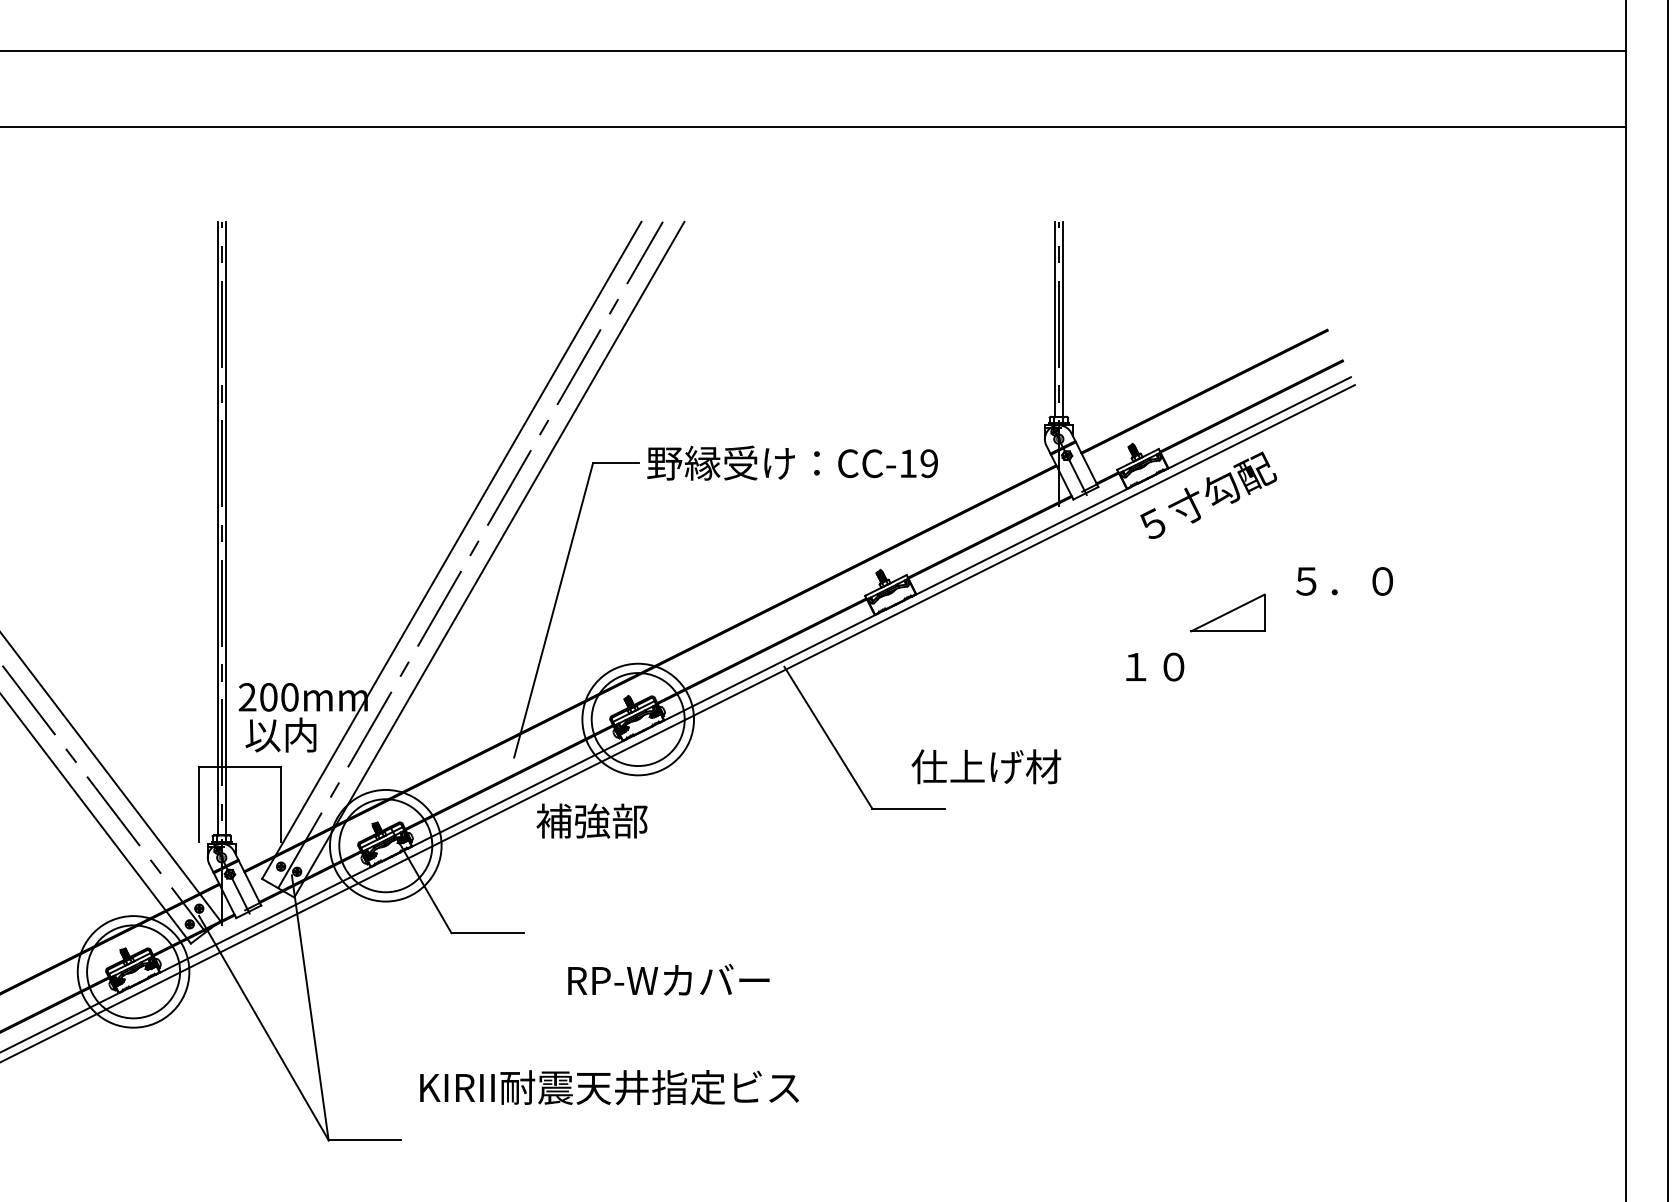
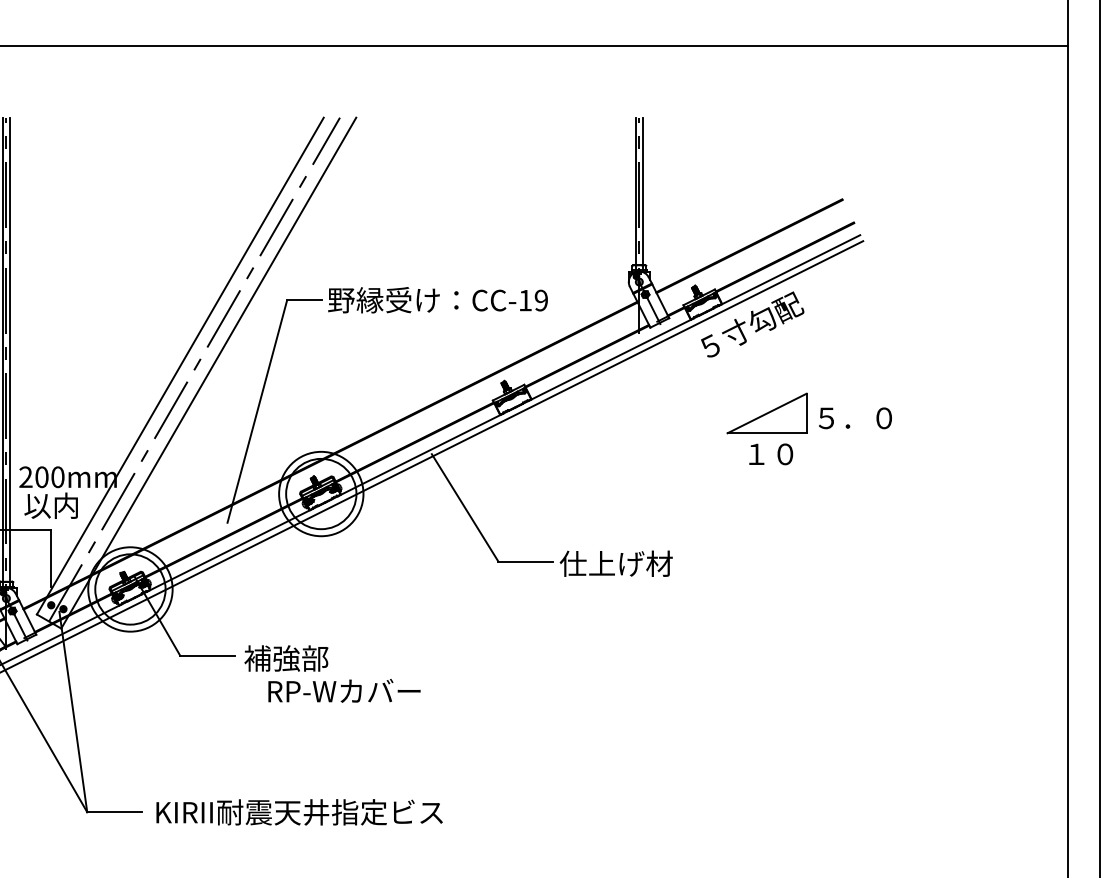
text: (1344, 581) -> (855, 418), moved
part: (1227, 612) -> (766, 413), size x1.43
text: (1155, 666) -> (771, 453), moved
text: (986, 766) -> (616, 563), moved
text: (591, 820) -> (285, 658), moved
text: (609, 1087) -> (299, 812), moved

